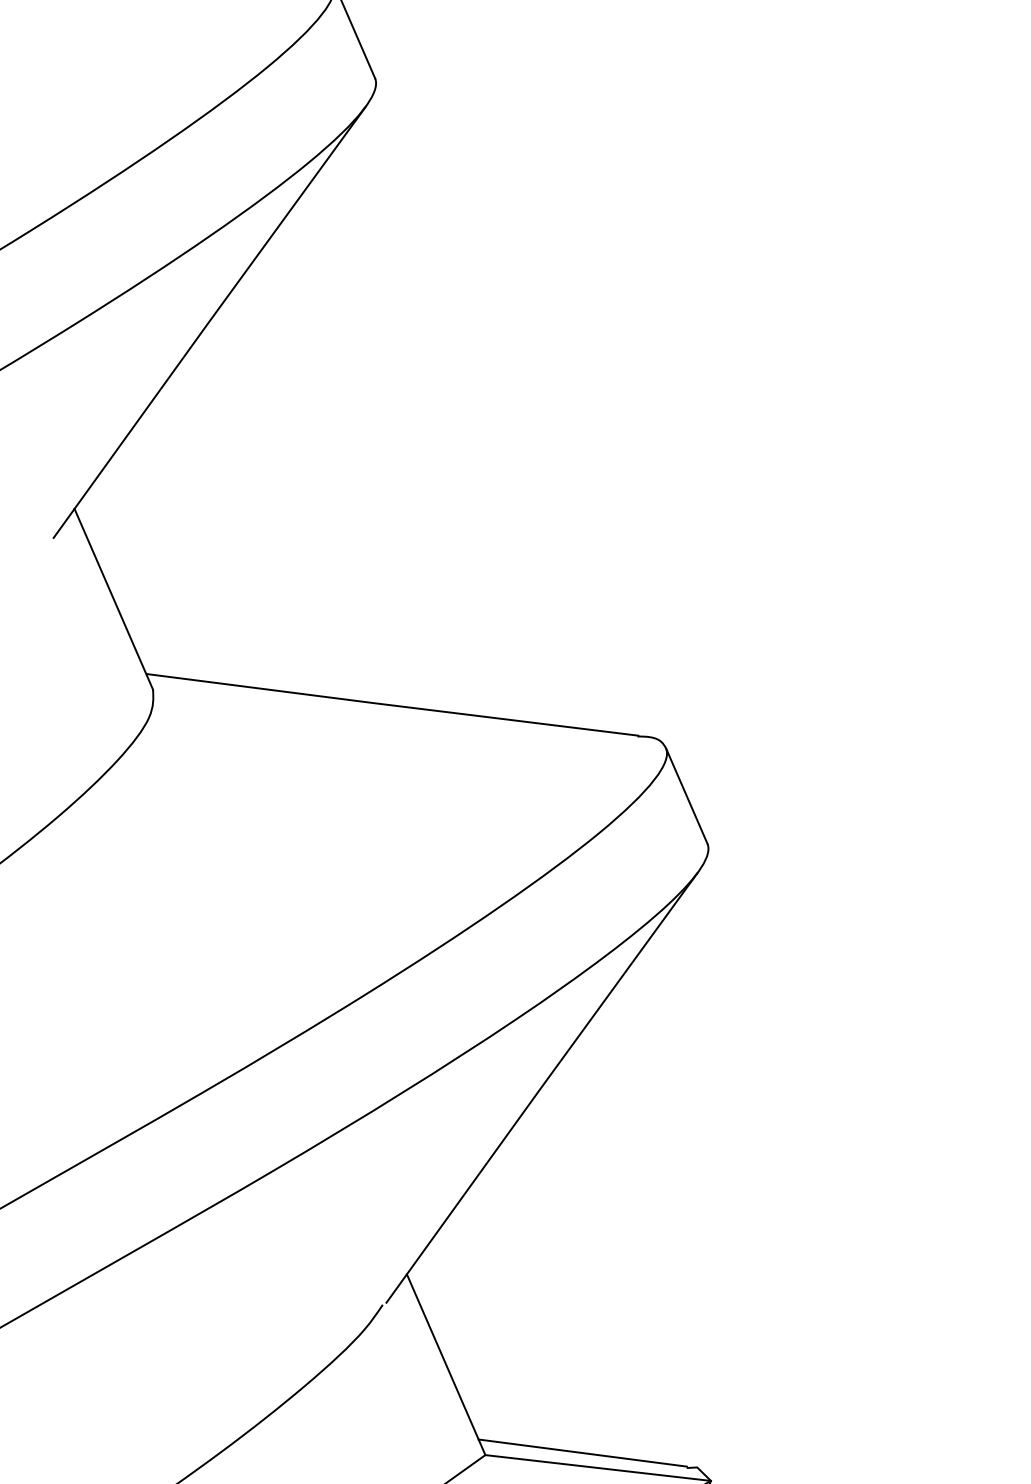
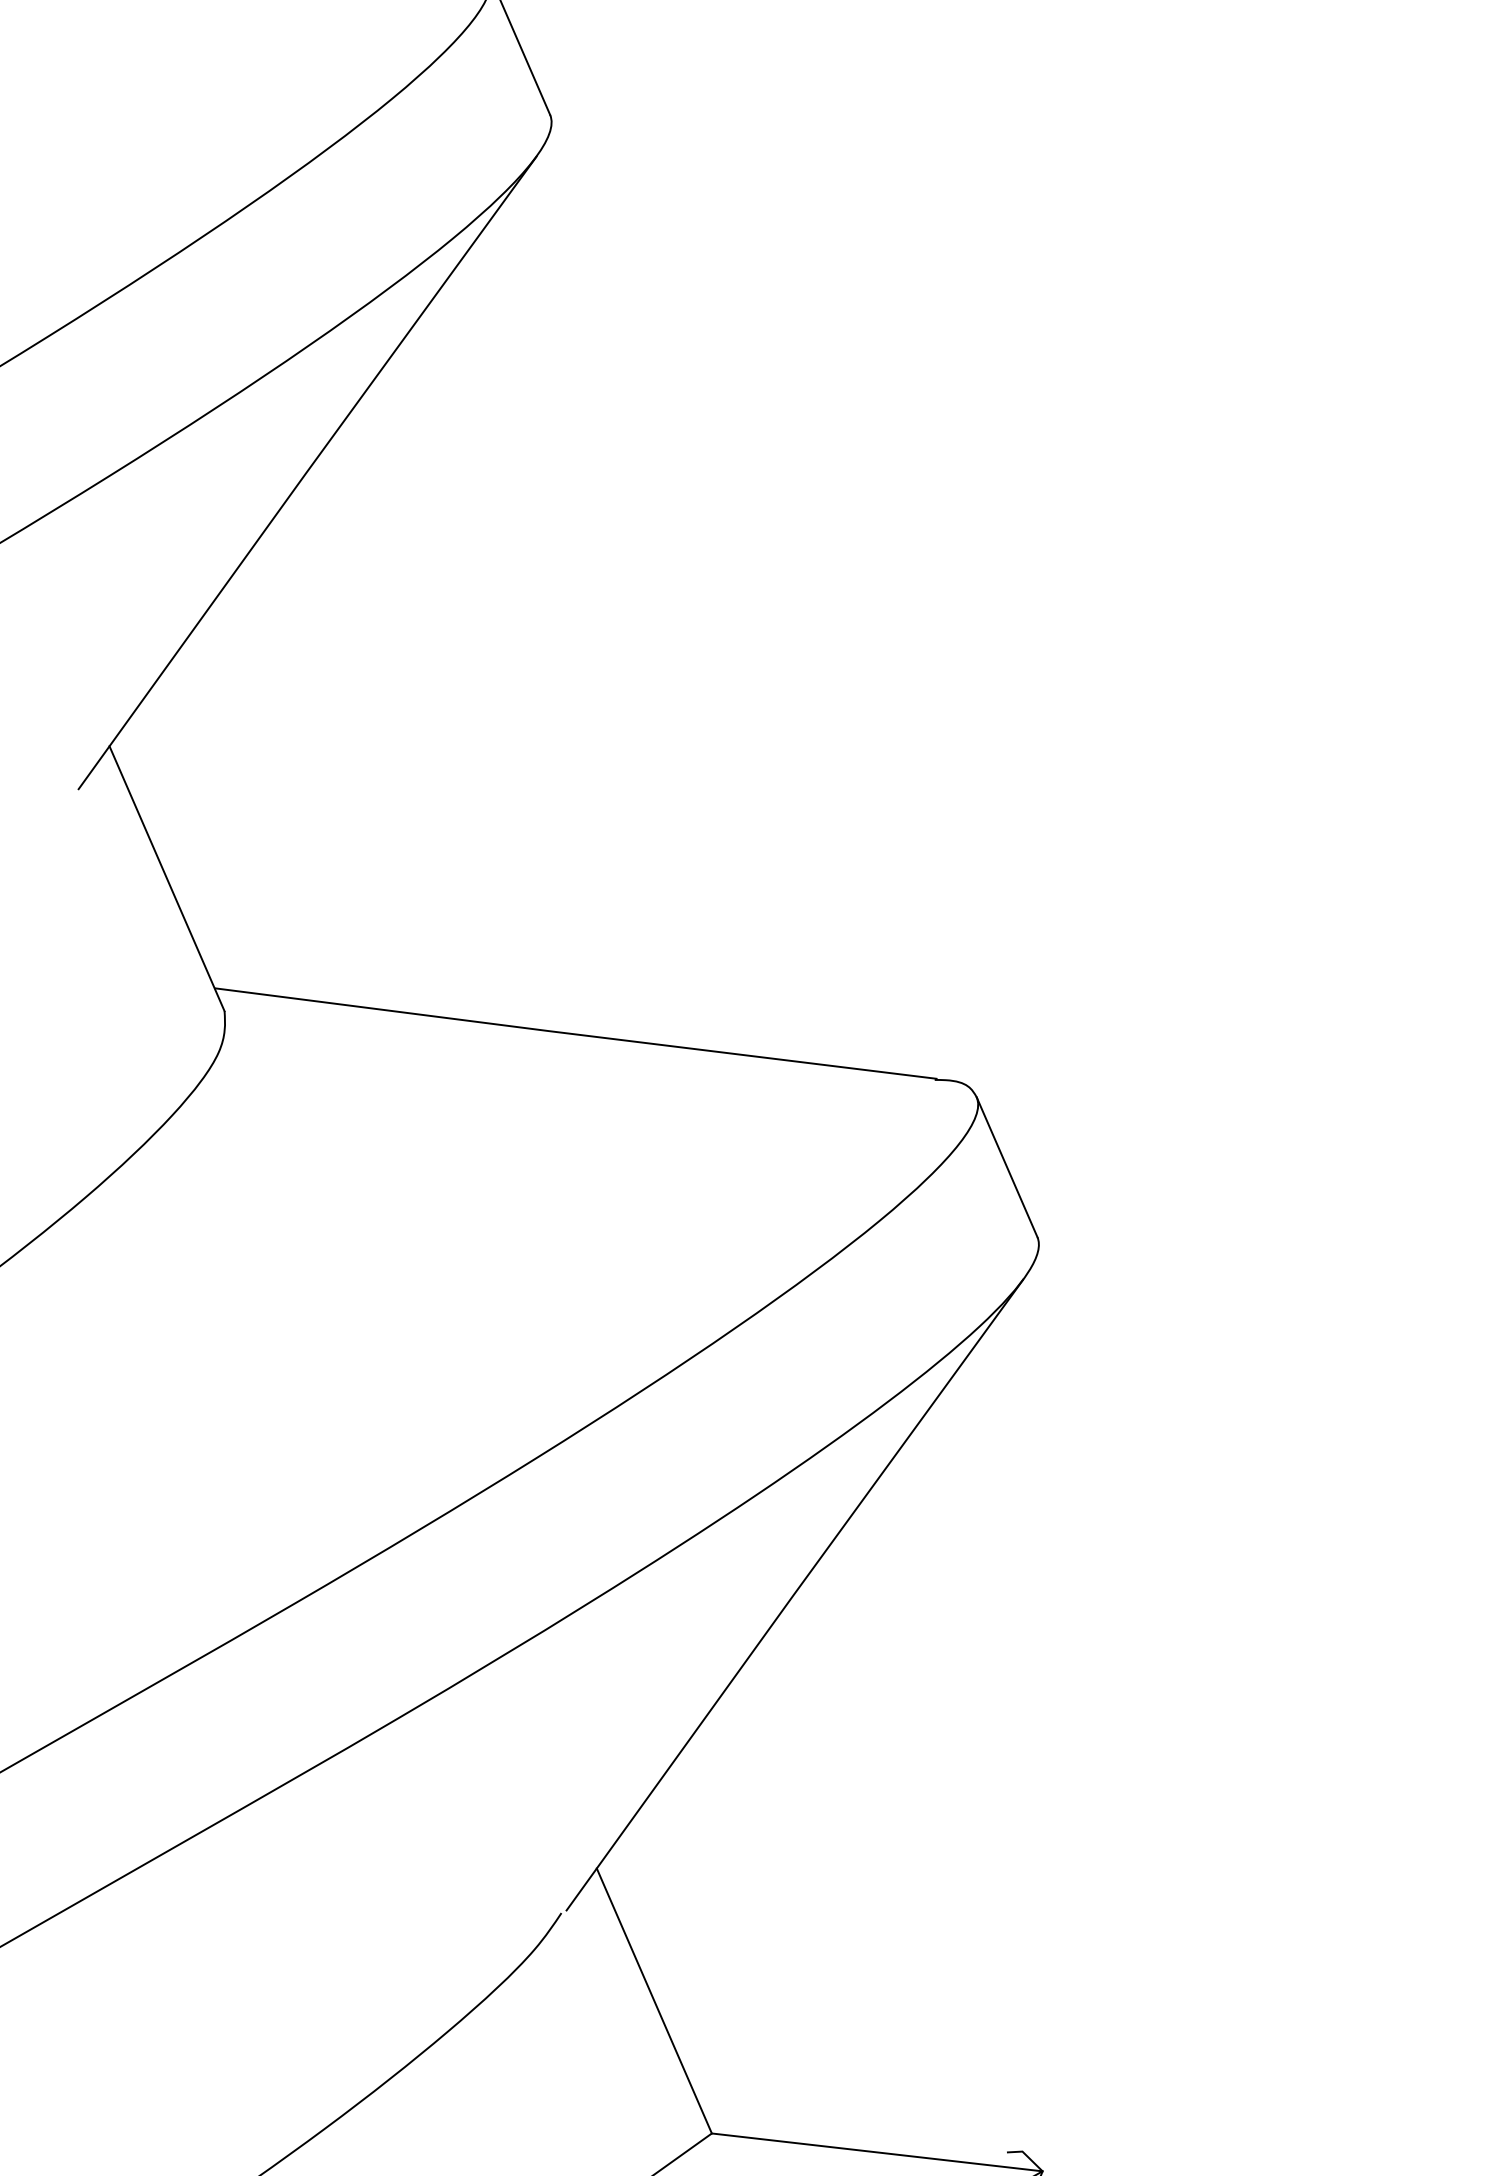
line: (582, 1452) -> (854, 2129), removed

